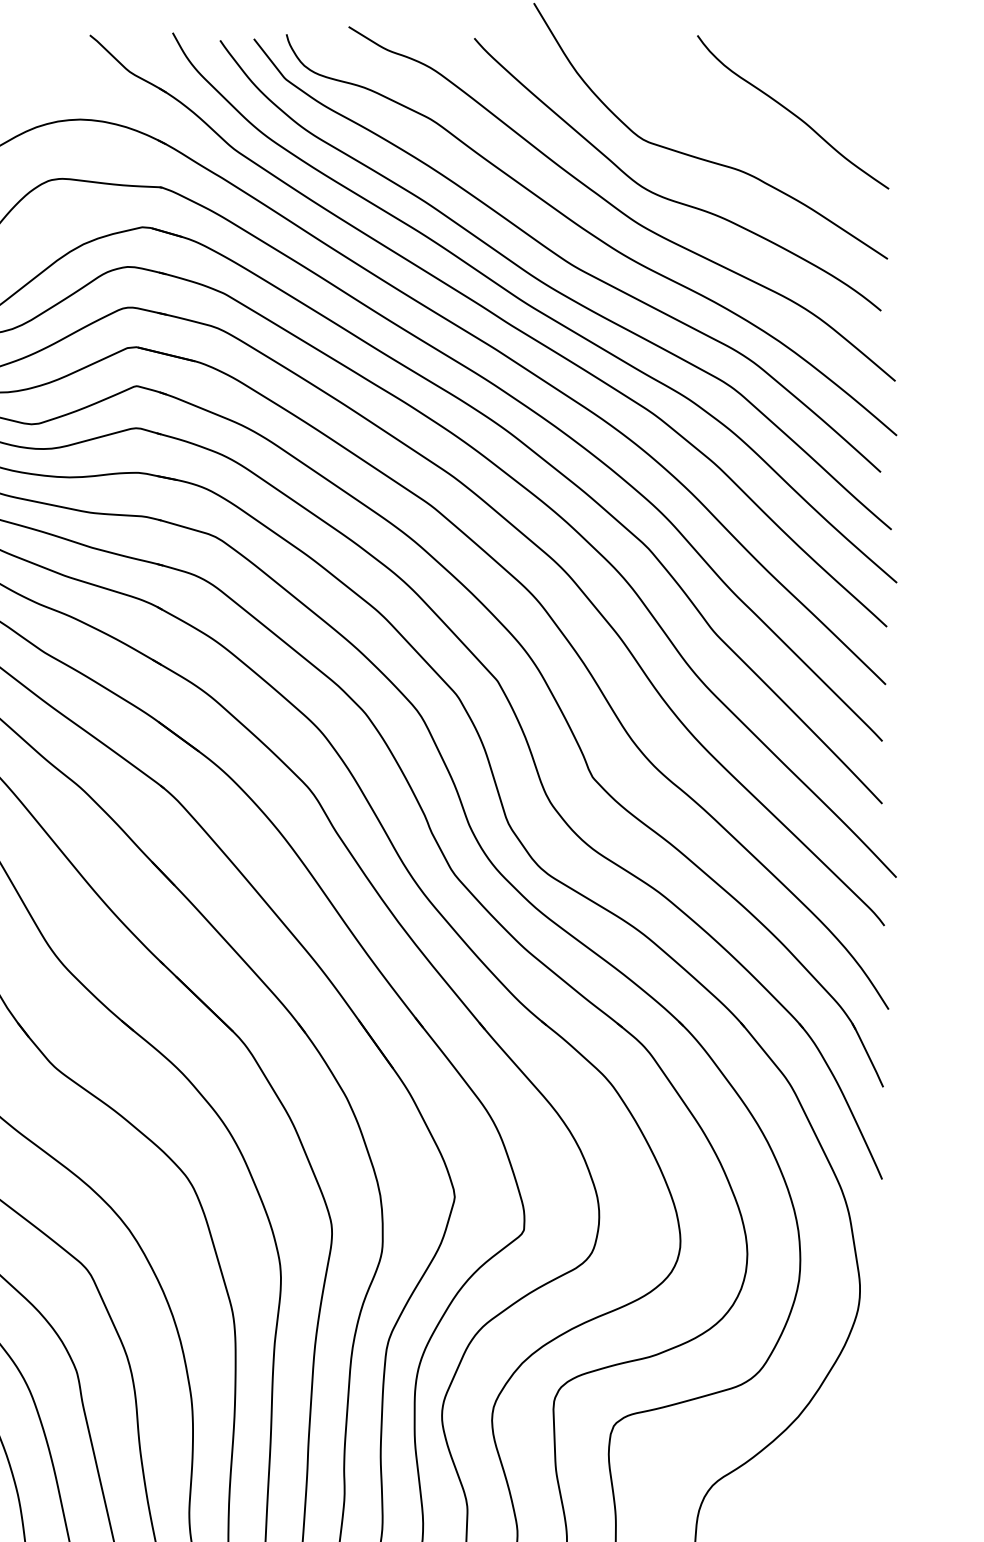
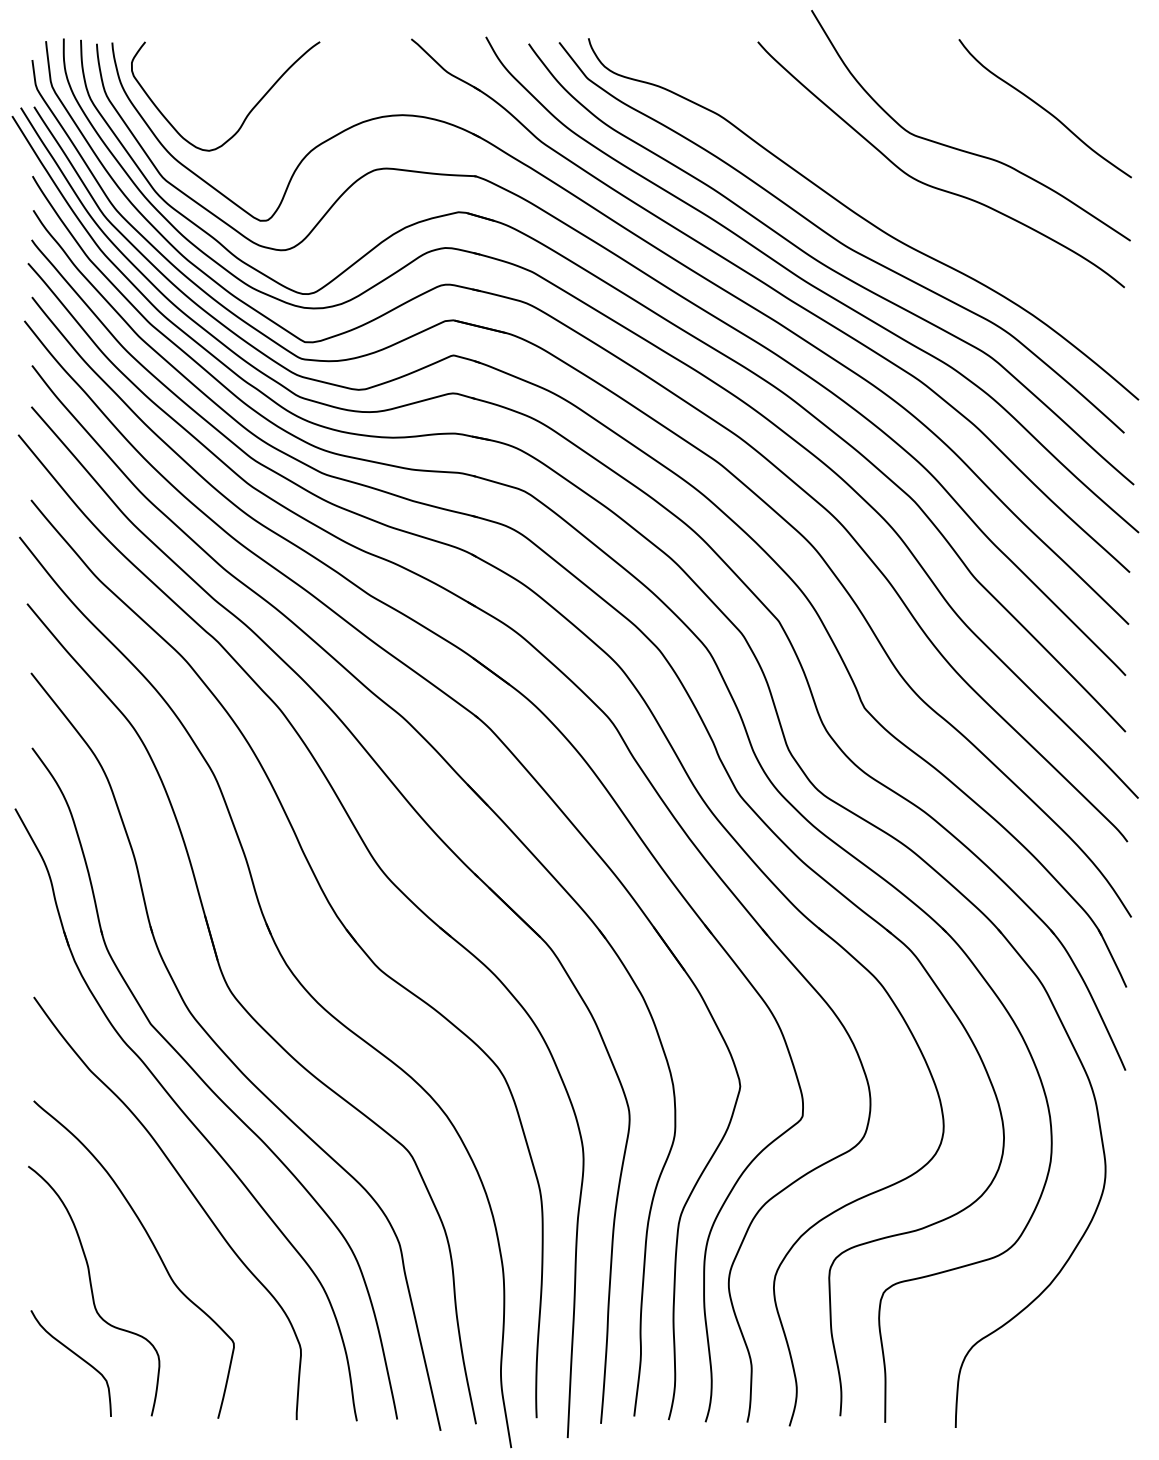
curve: (619, 208) -> (888, 195), removed

